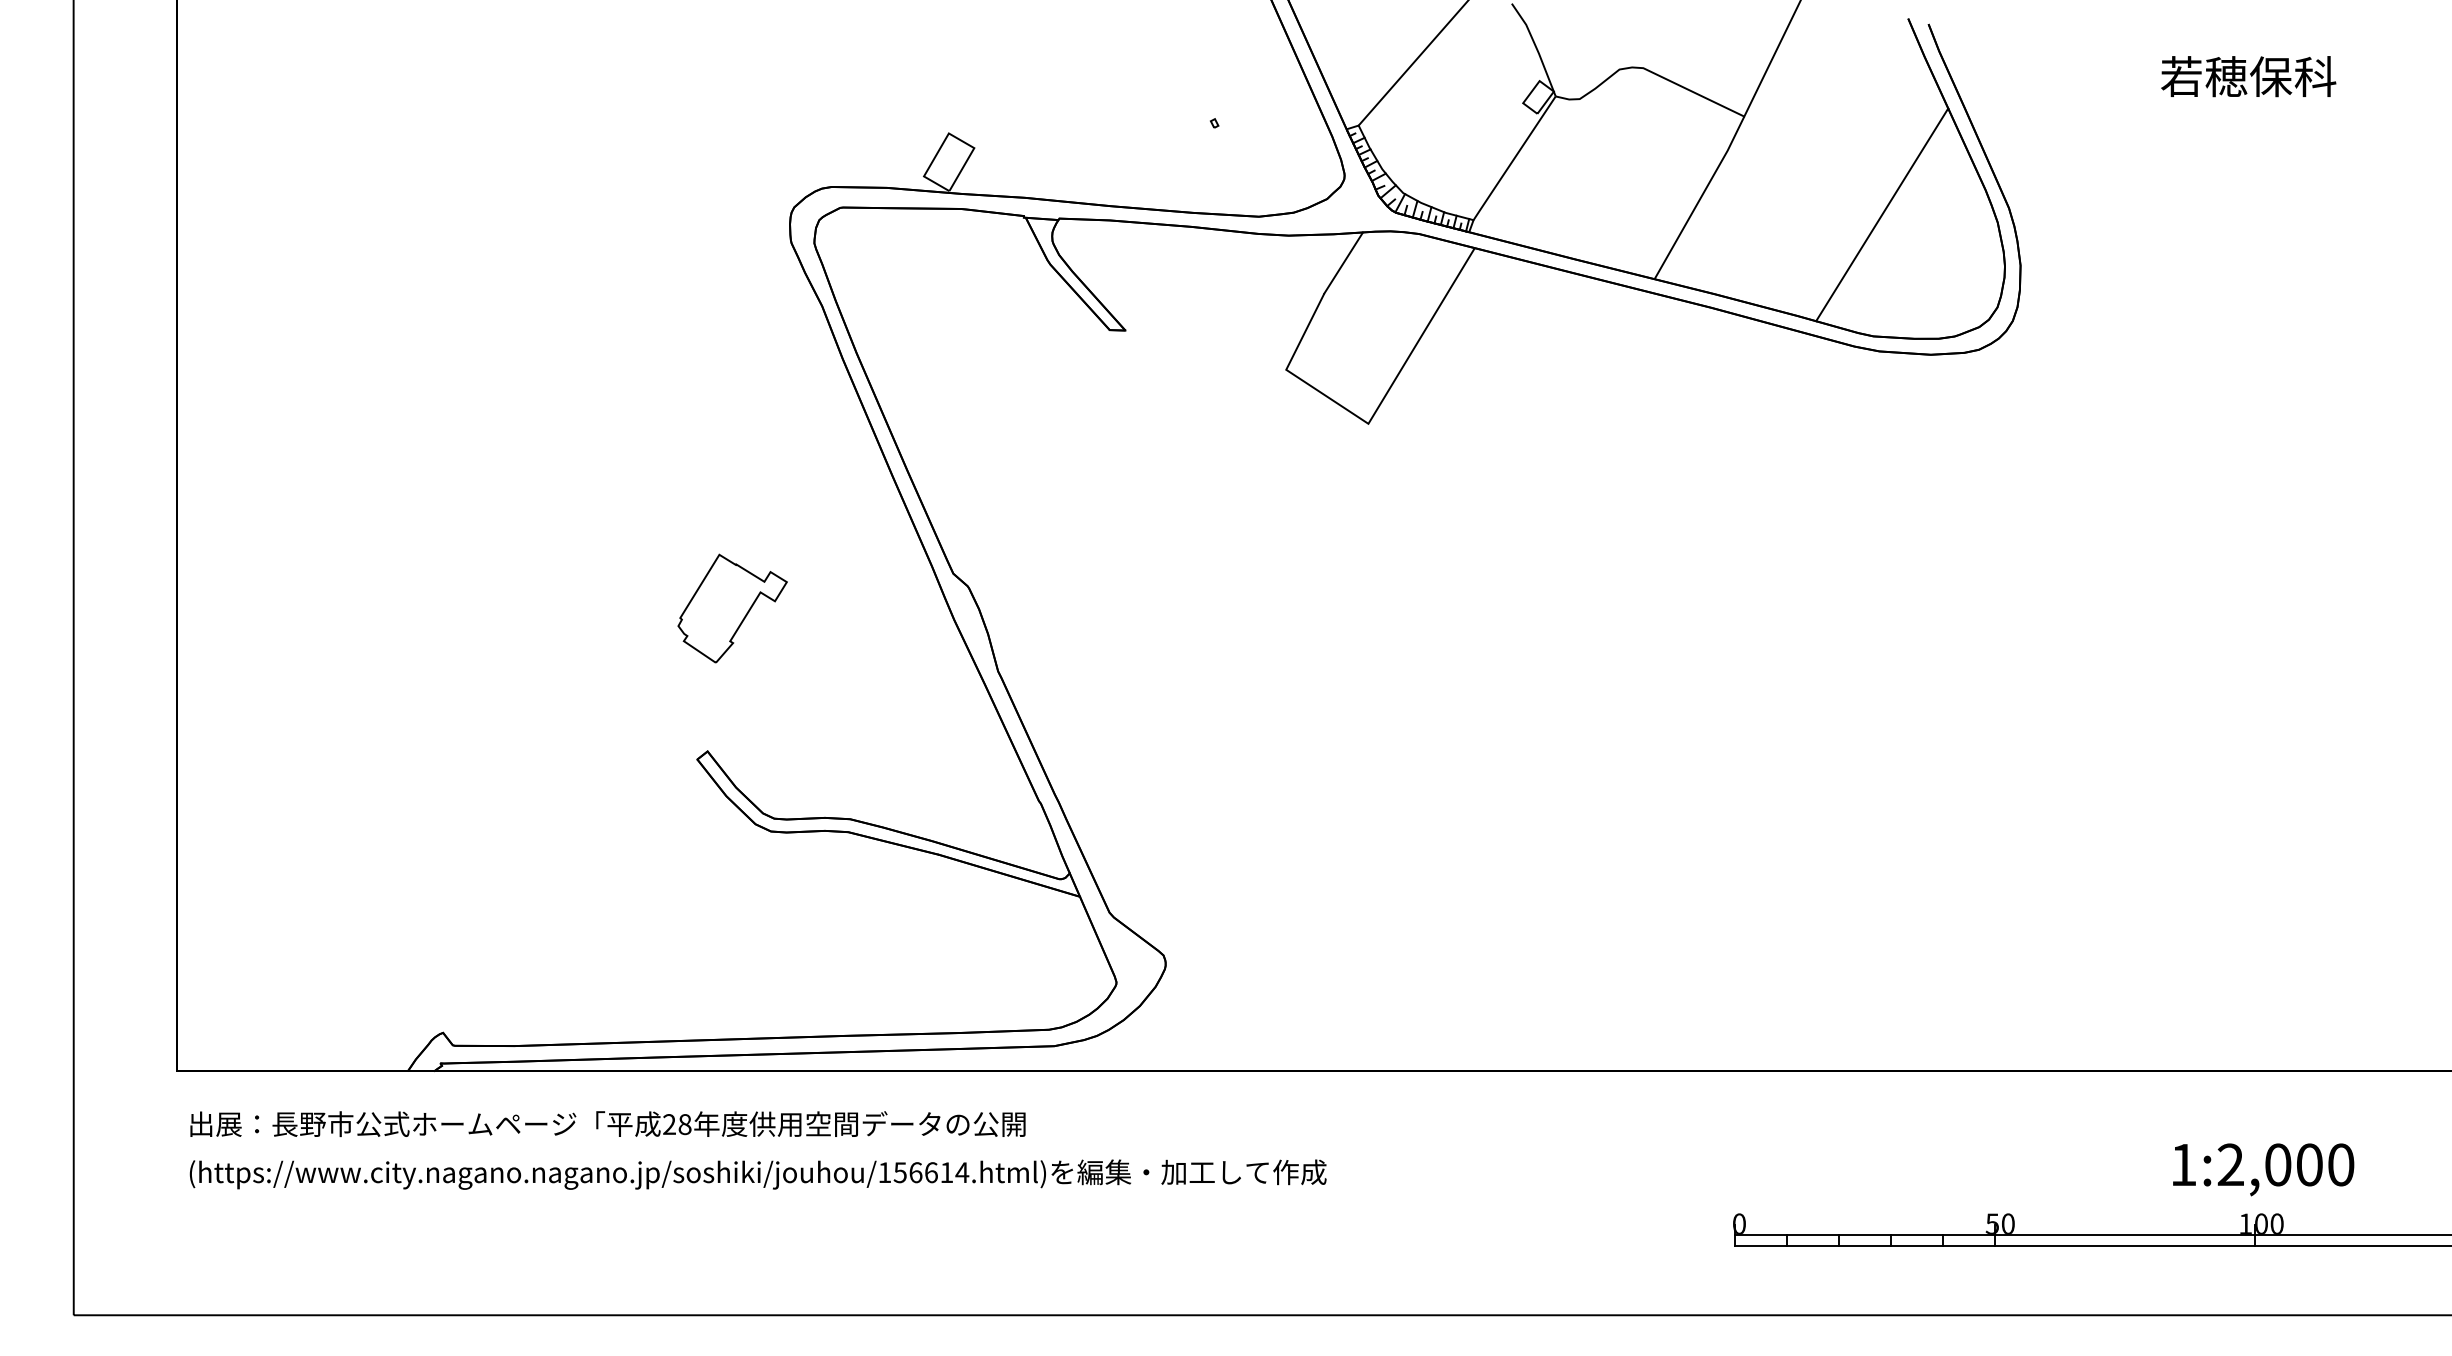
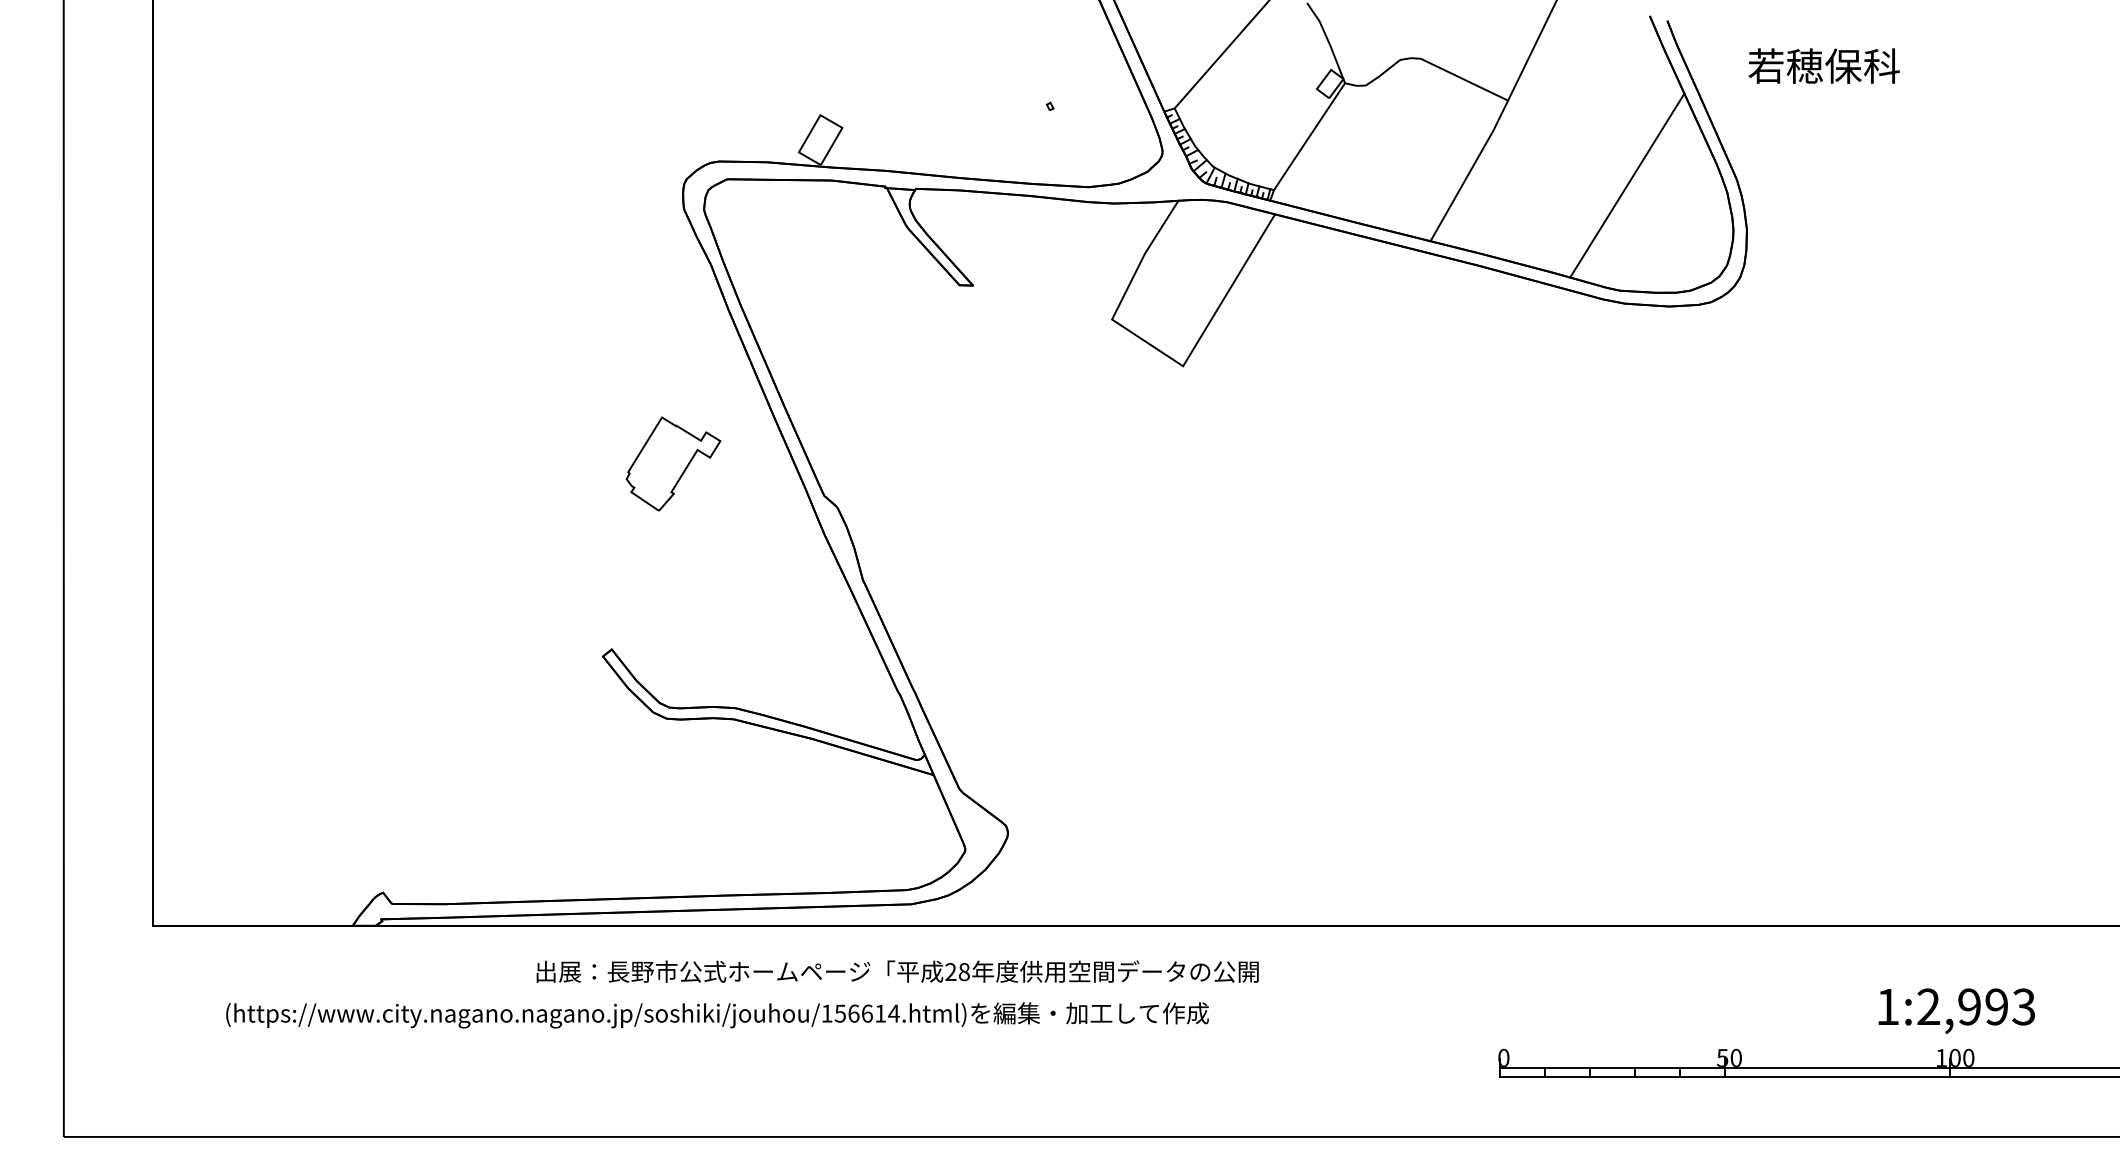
text: (2247, 75) -> (1823, 65), moved
part: (732, 608) -> (673, 463), moved
text: (607, 1123) -> (897, 971), moved
text: (2309, 1164) -> (1996, 1006), 1:2,000 -> 1:2,993
text: (758, 1174) -> (717, 1015), moved

